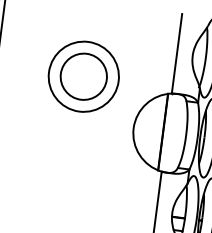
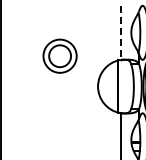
line: (176, 54) -> (120, 33), solid -> dashed
part: (83, 75) -> (59, 55), size x0.7

